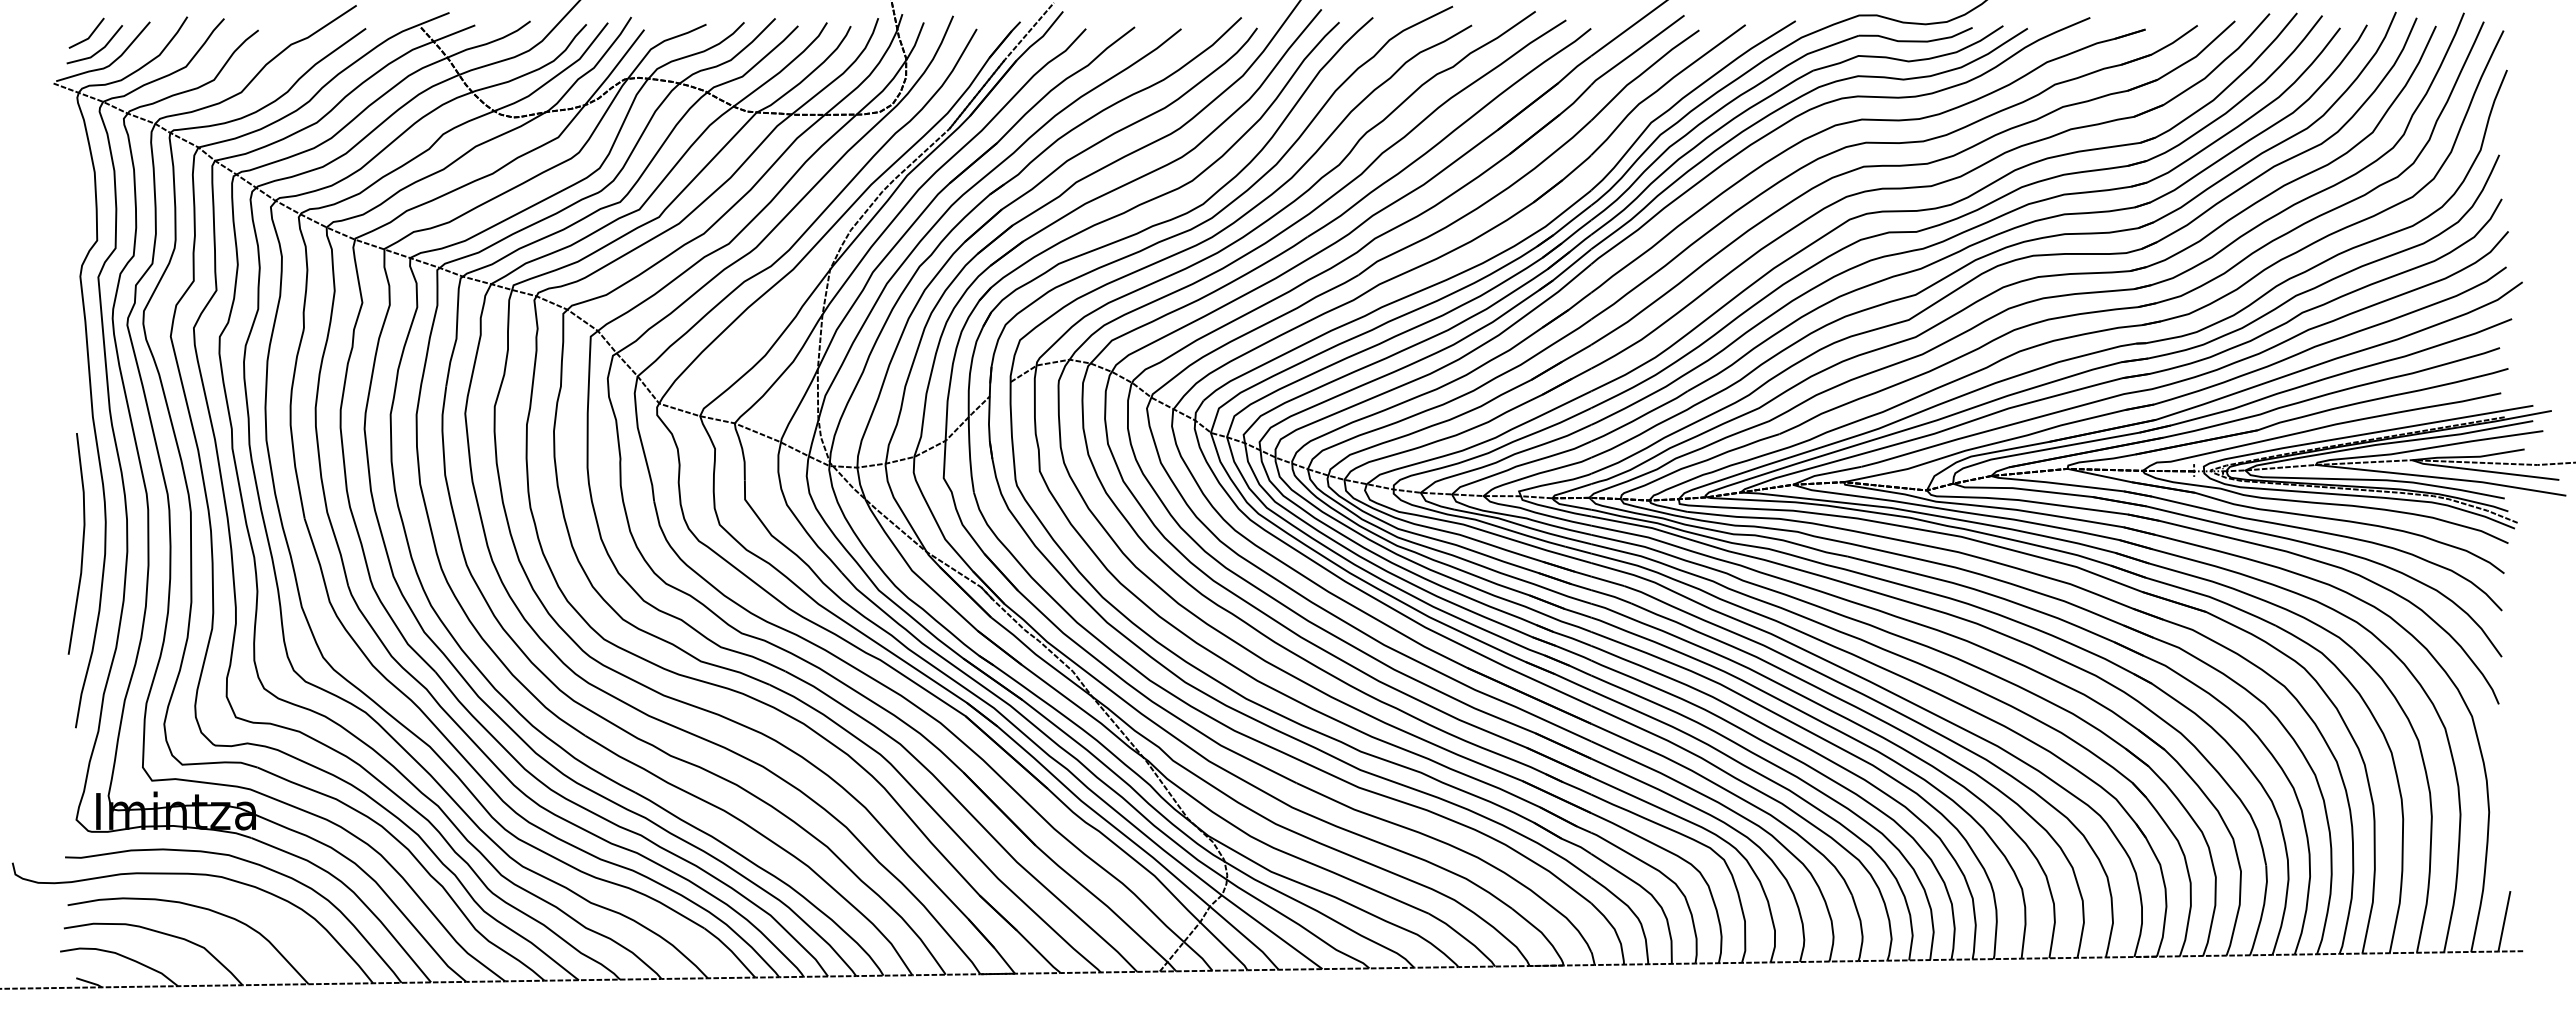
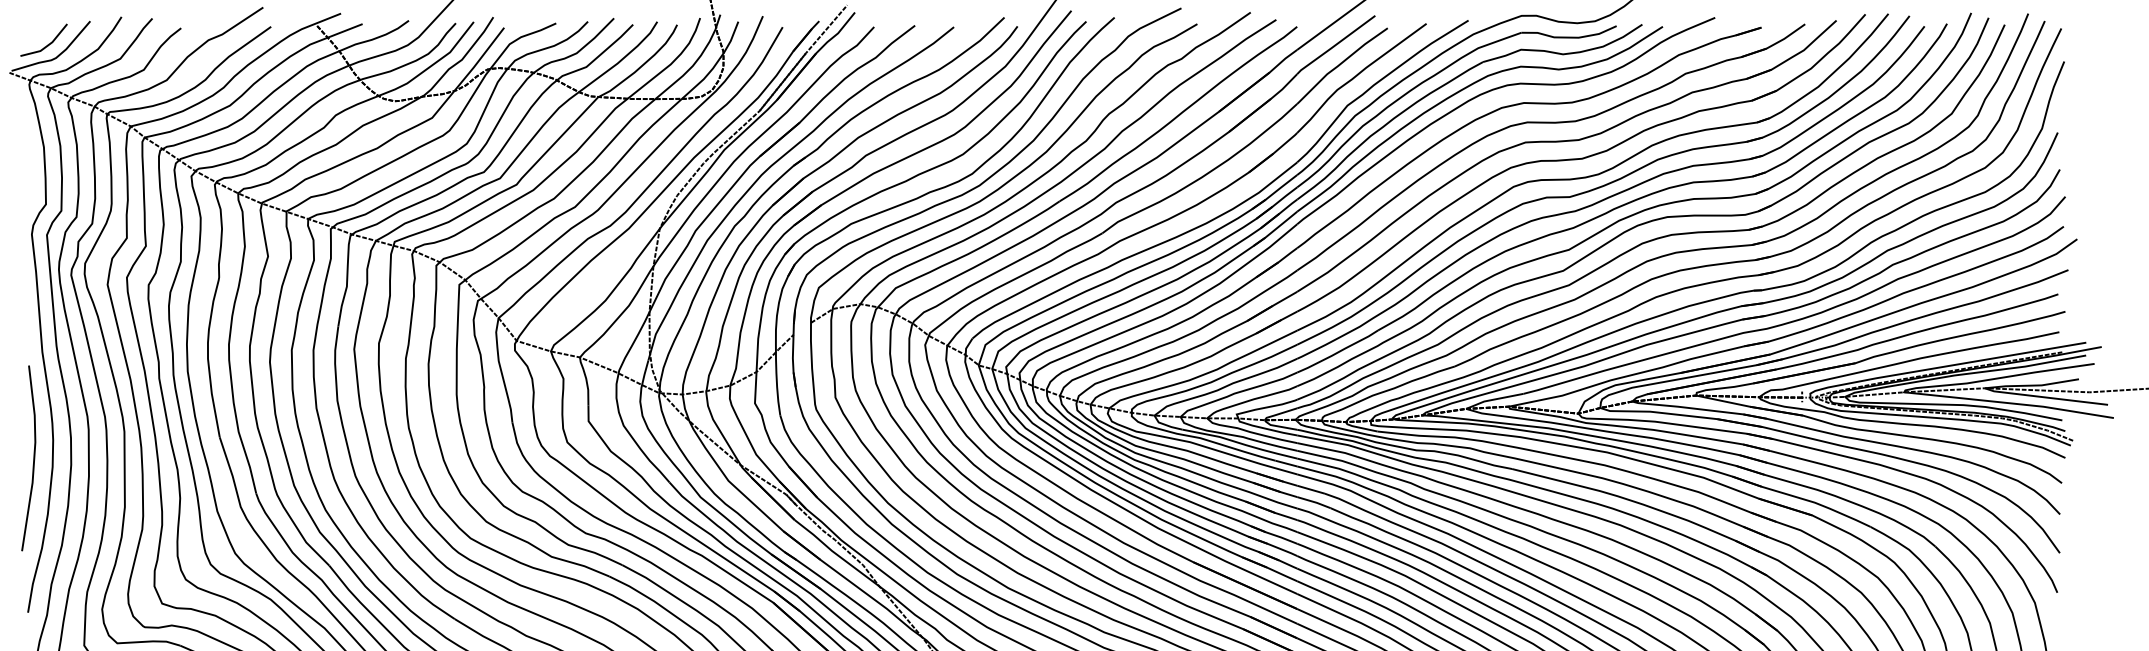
line: (89, 35) -> (39, 32), removed

